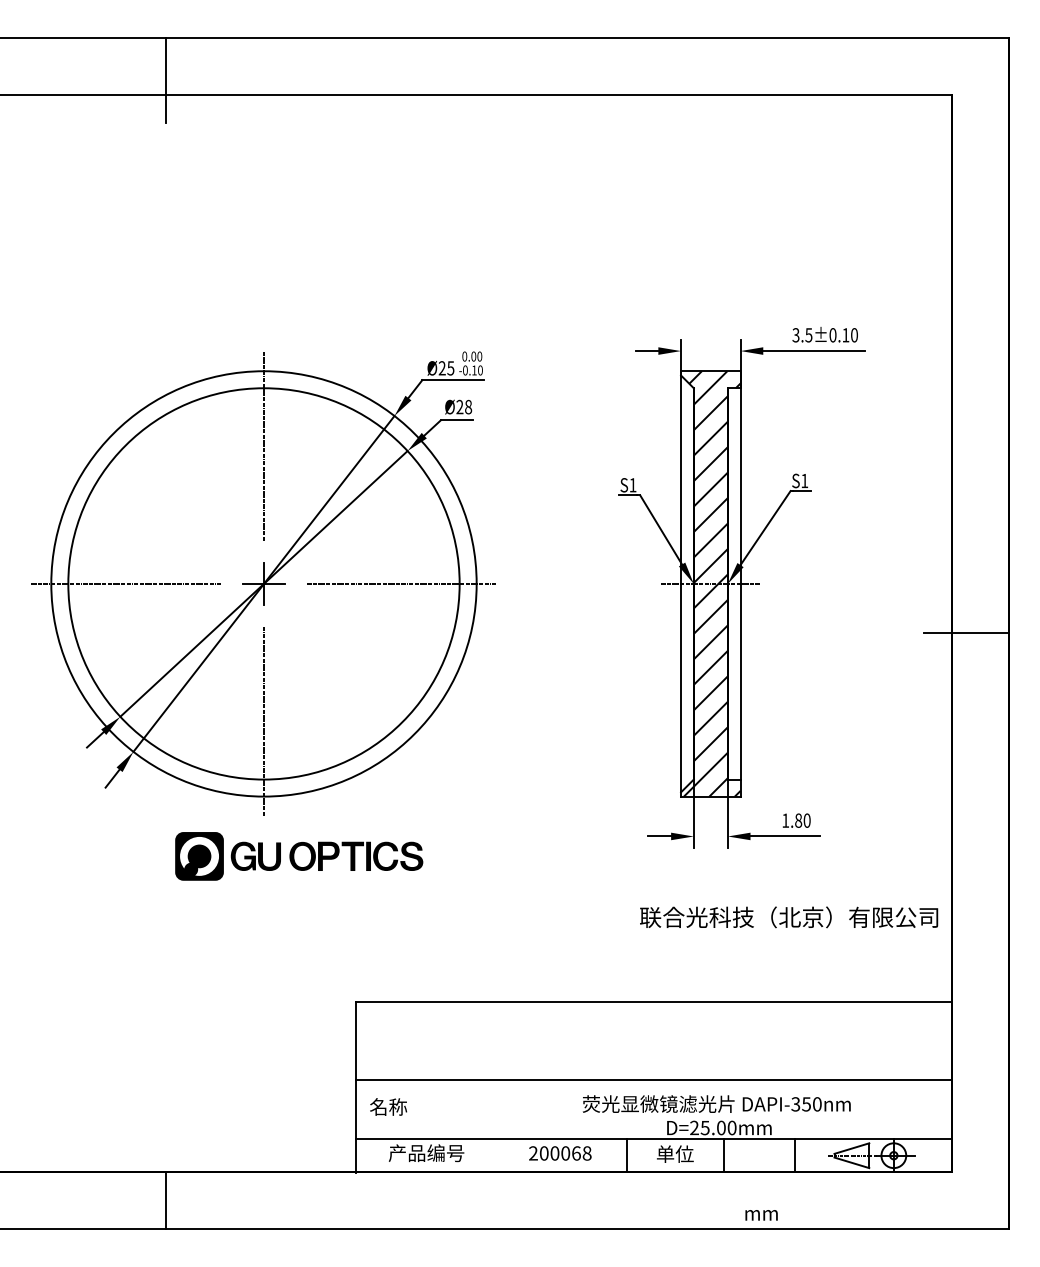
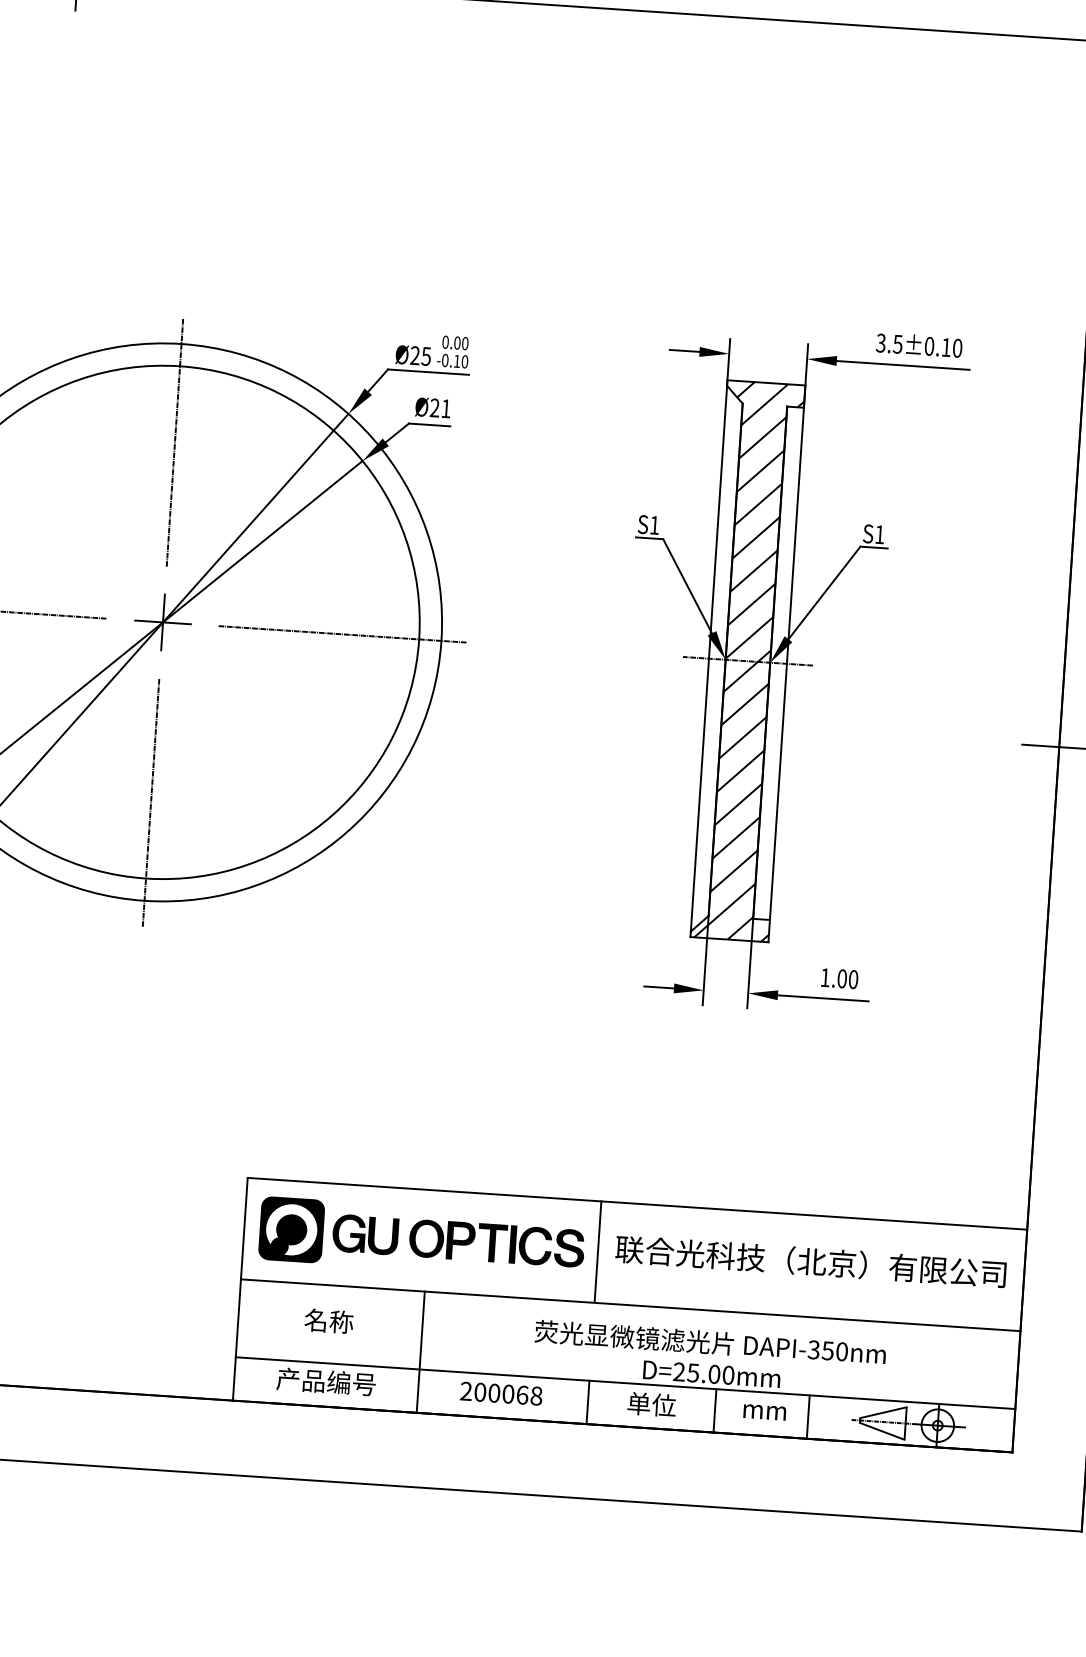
text: (468, 406) -> (446, 407), Ø28 -> Ø21
text: (798, 820) -> (842, 978), 1.80 -> 1.00
part: (299, 856) -> (422, 1238), moved
text: (789, 917) -> (811, 1261), moved
line: (626, 1040) -> (597, 1251), added
text: (388, 1106) -> (329, 1320), moved
line: (496, 1125) -> (420, 1351), added
text: (761, 1215) -> (764, 1412), moved

